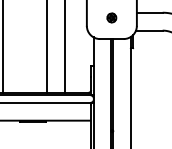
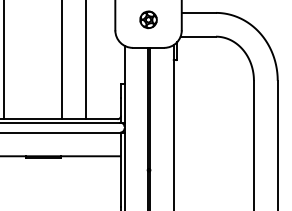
part: (111, 17) -> (148, 19), size x1.4

